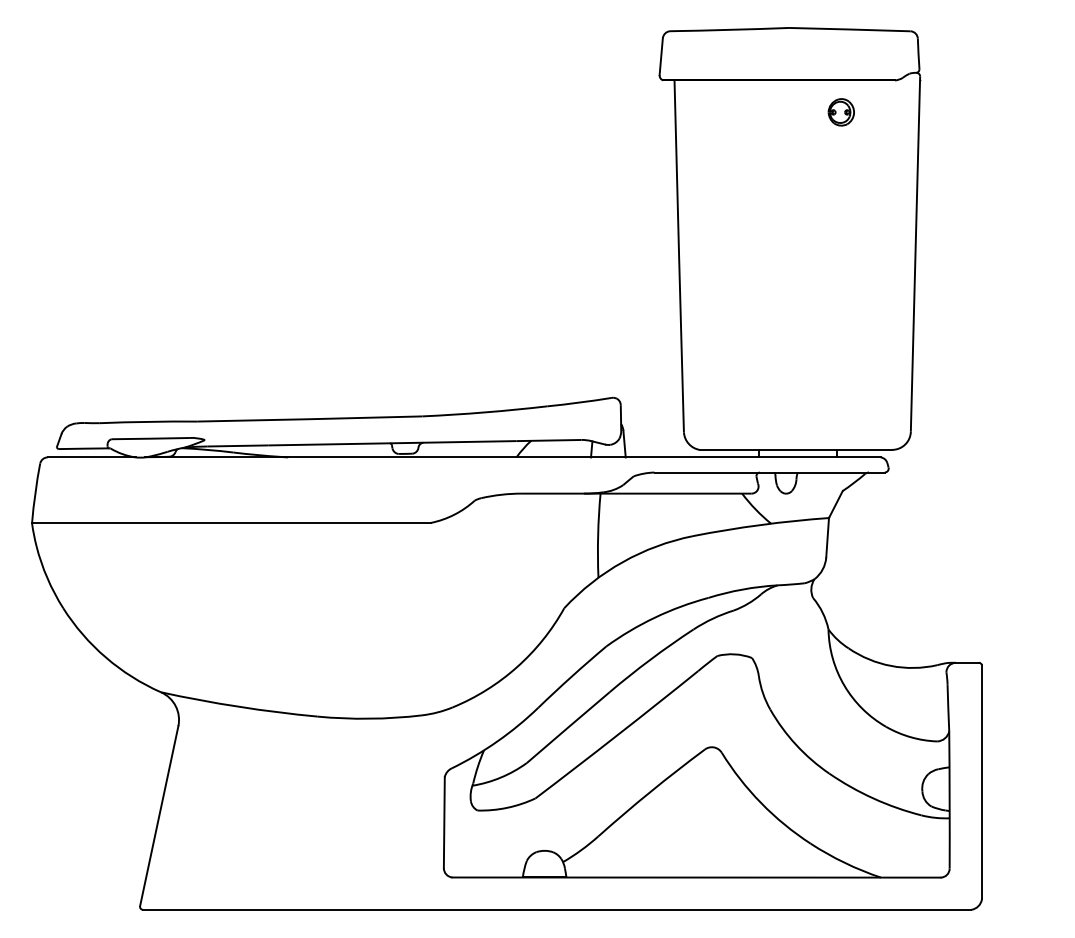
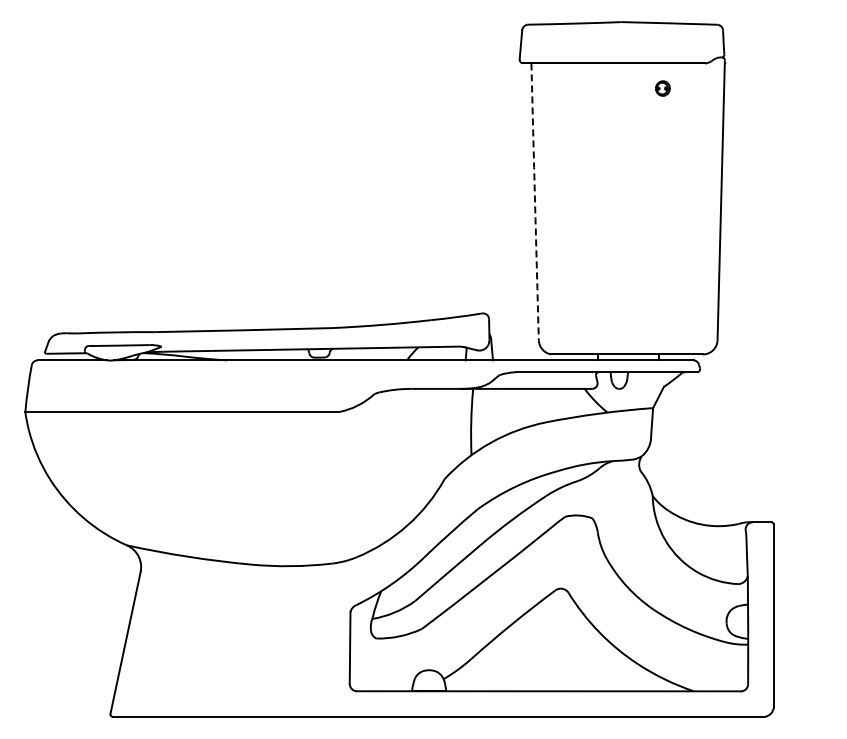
part: (840, 112) -> (662, 88), size x0.7
arc: (679, 256) -> (535, 202), solid -> dashed

